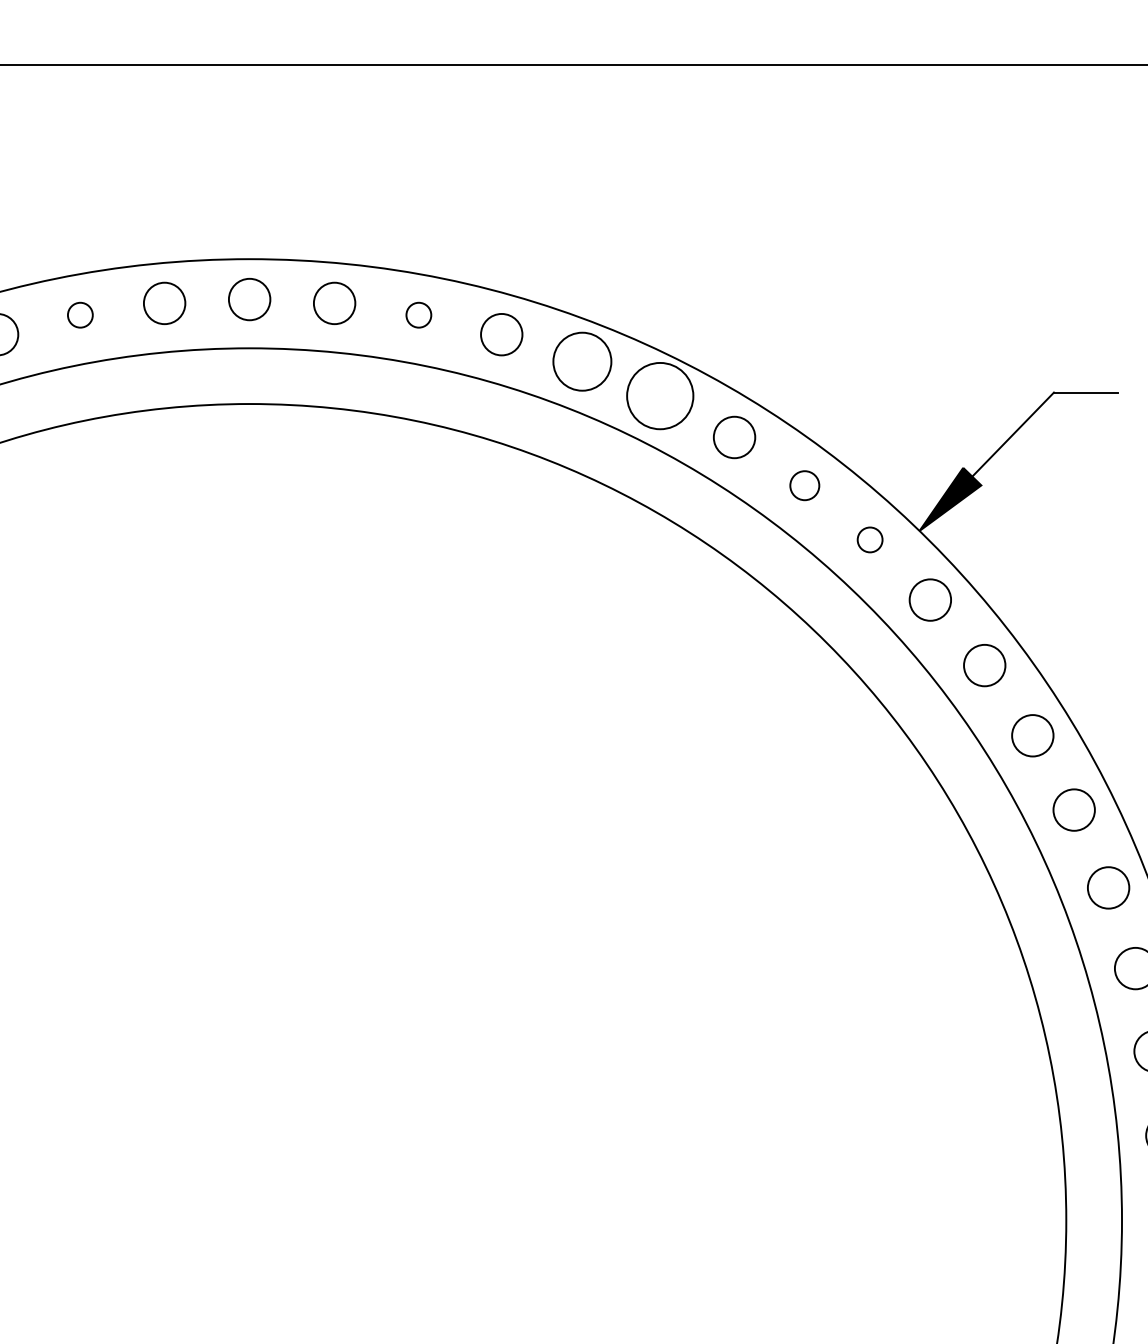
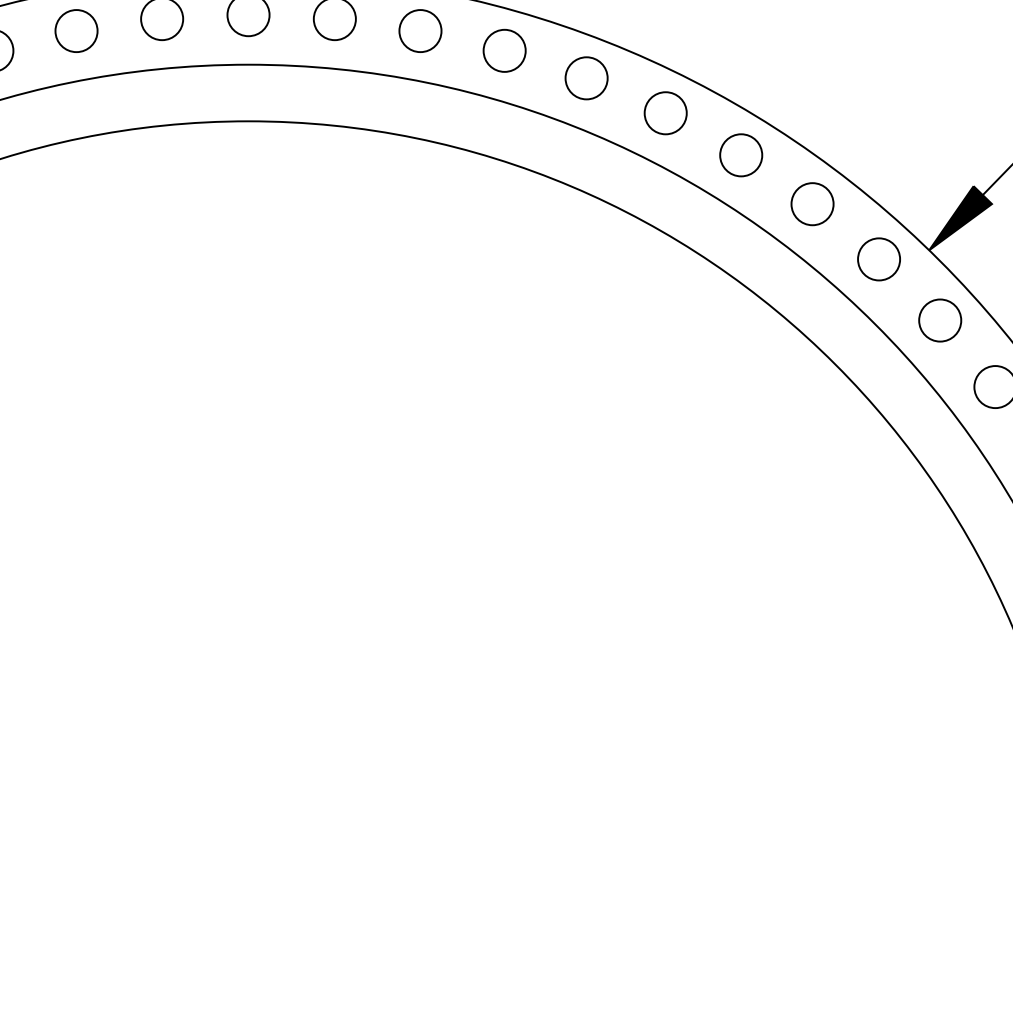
circle: (80, 314) -> (76, 30), size x1.67
circle: (418, 314) -> (420, 30), size x1.67
circle: (582, 361) -> (586, 78), size x0.71
circle: (659, 395) -> (664, 112), size x0.62
circle: (804, 485) -> (812, 204), size x1.43
circle: (869, 539) -> (878, 258), size x1.67

